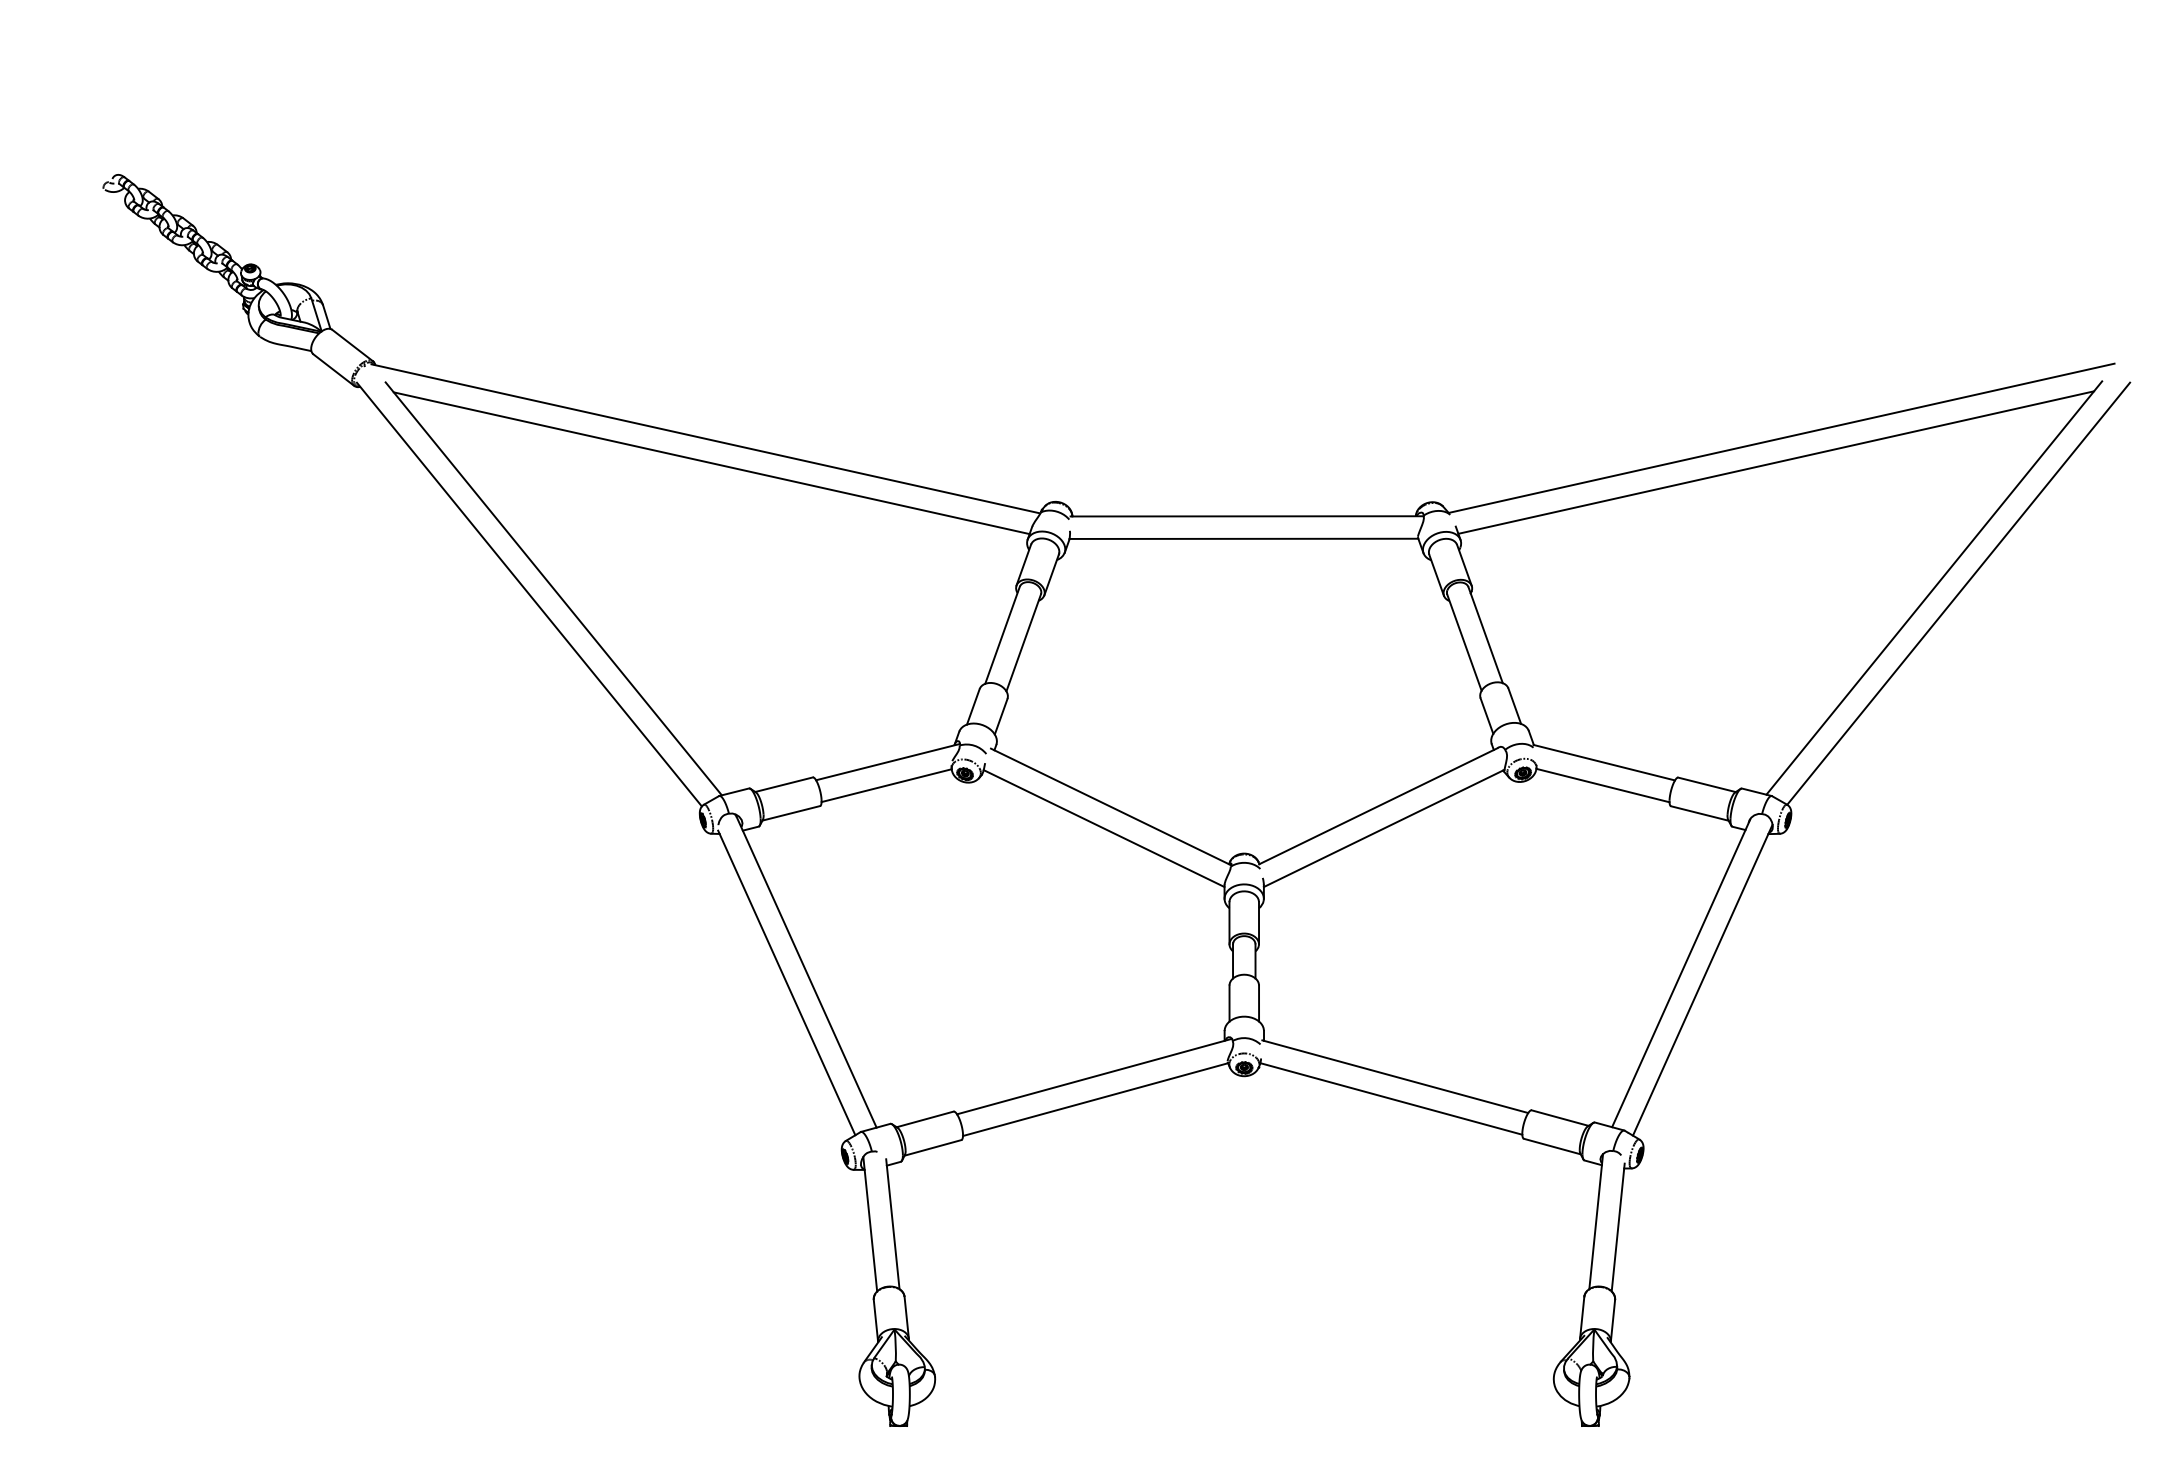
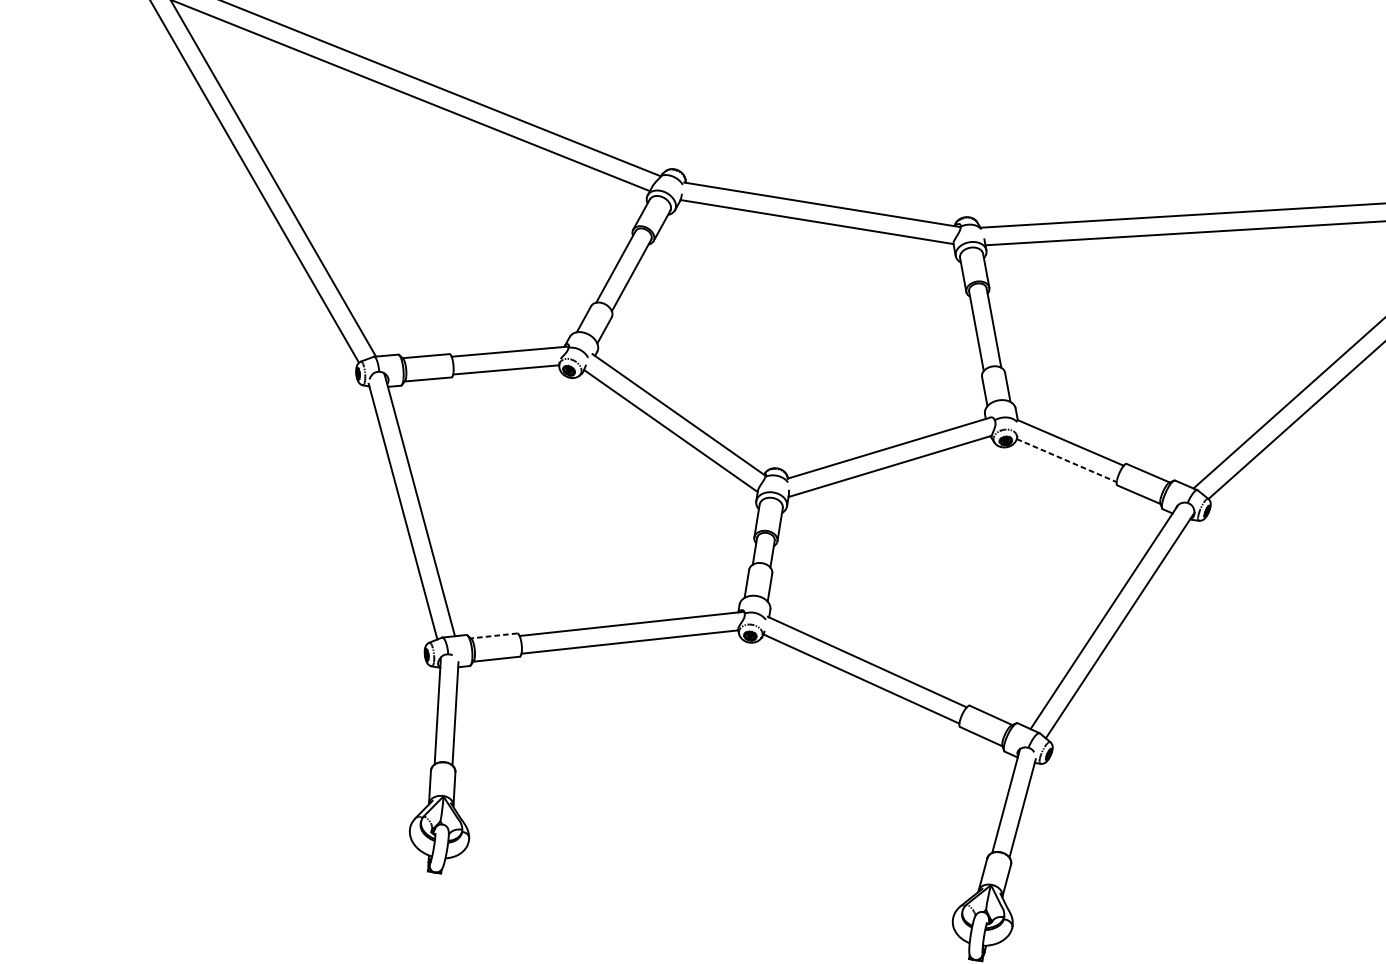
line: (1602, 785) -> (1066, 460), solid -> dashed
line: (924, 1119) -> (493, 635), solid -> dashed

